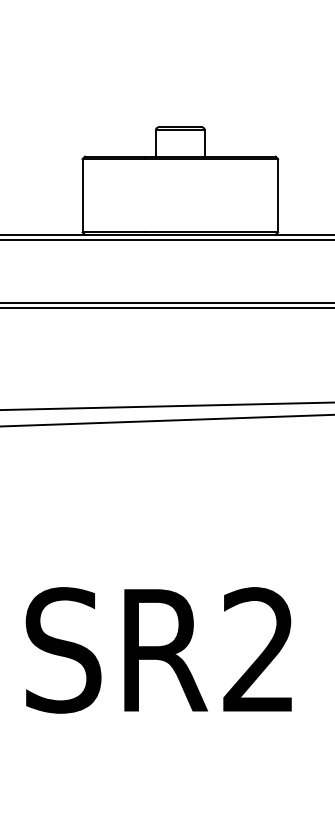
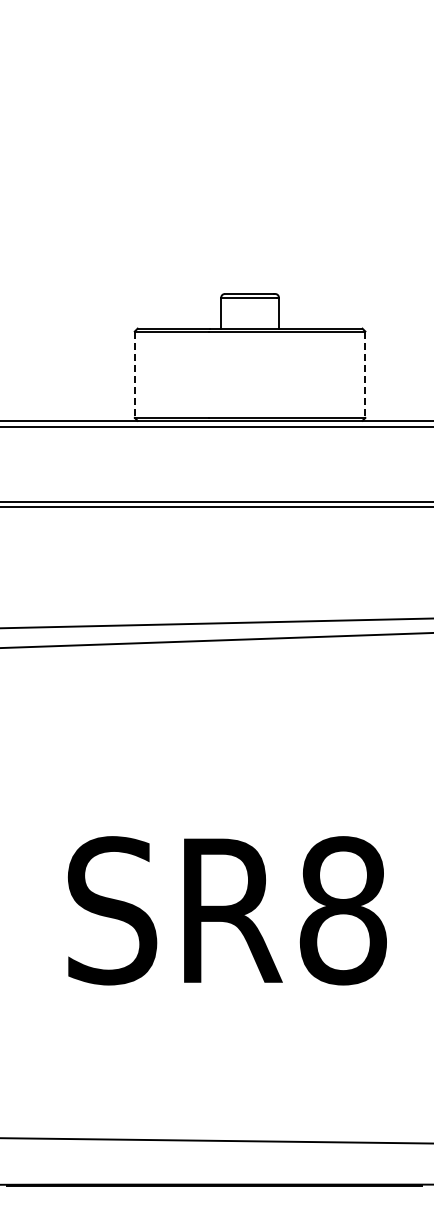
line: (82, 196) -> (134, 375), solid -> dashed
line: (278, 196) -> (365, 375), solid -> dashed
text: (258, 650) -> (342, 910), SR2 -> SR8

